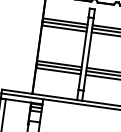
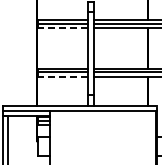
line: (63, 28) -> (62, 28), solid -> dashed
line: (58, 70) -> (62, 76), solid -> dashed

